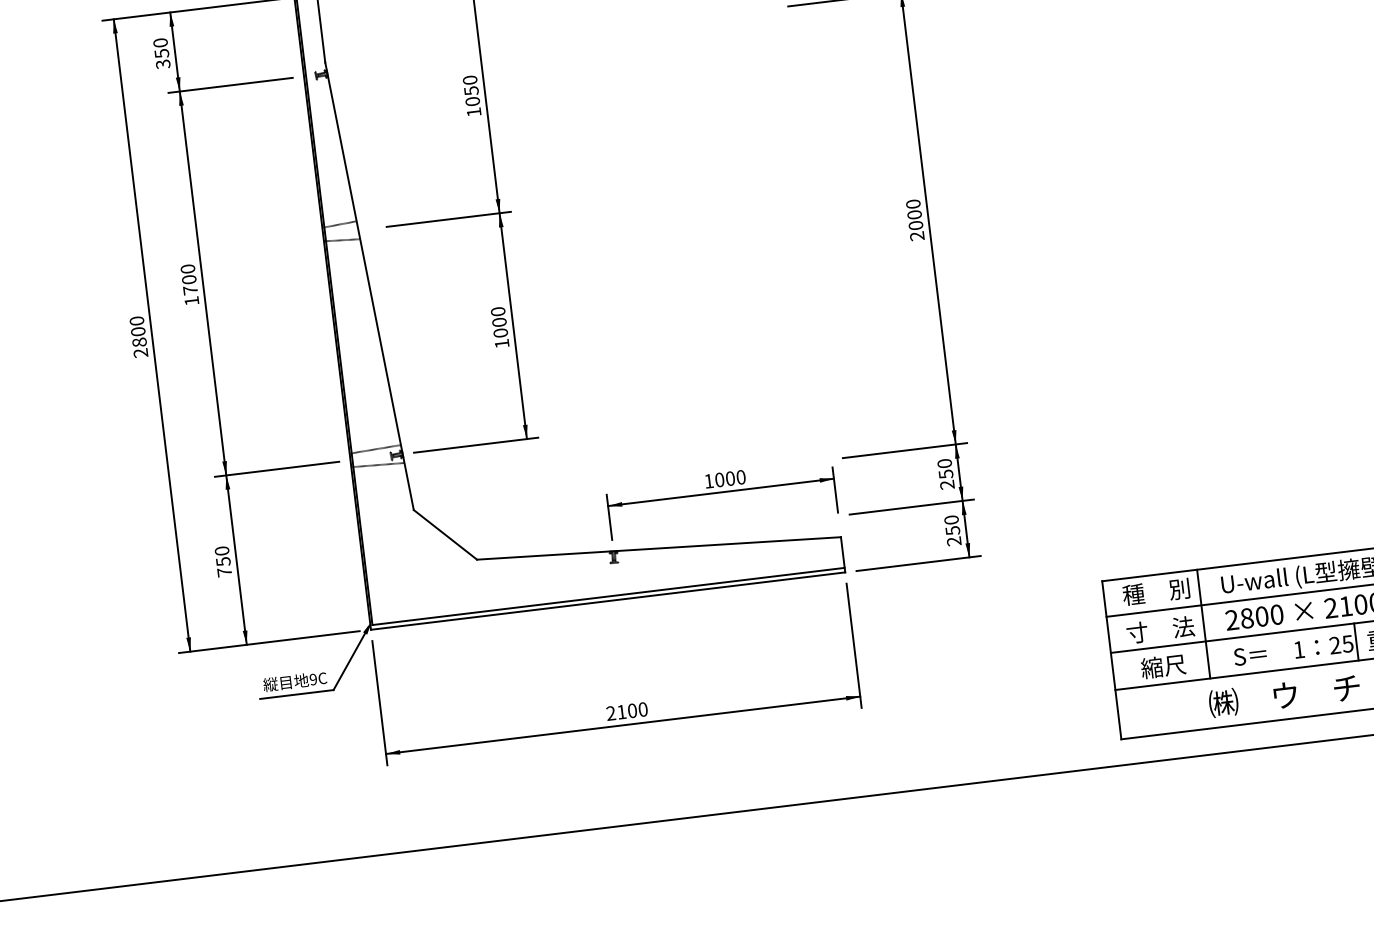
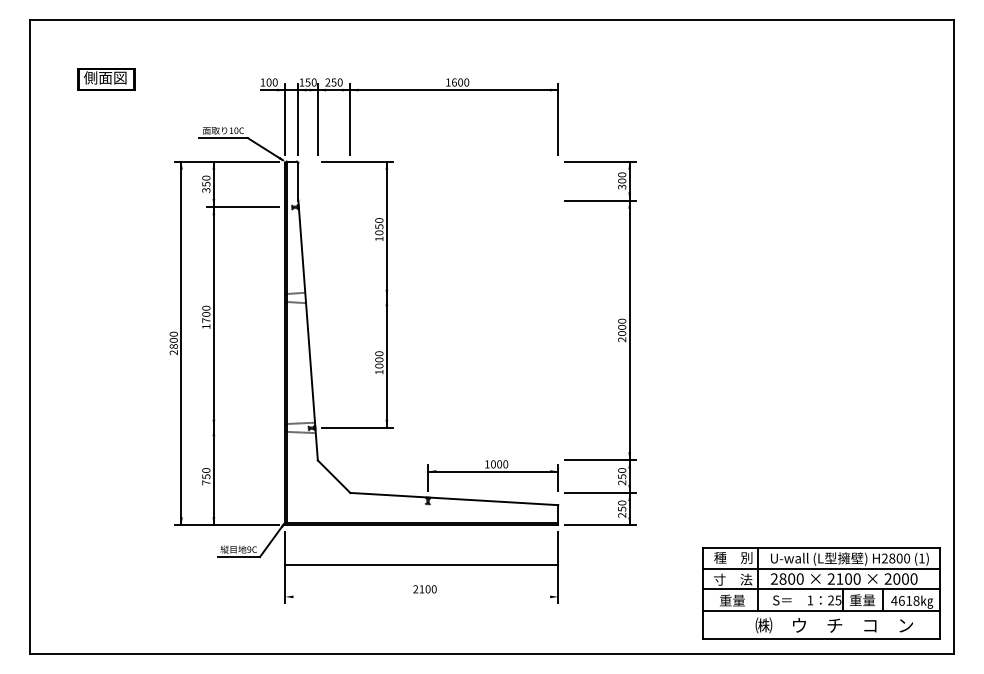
line: (448, 220) -> (357, 298), removed
line: (275, 468) -> (242, 427), removed
text: (1162, 666) -> (731, 600), 縮尺 -> 重量
line: (622, 724) -> (421, 564), moved

